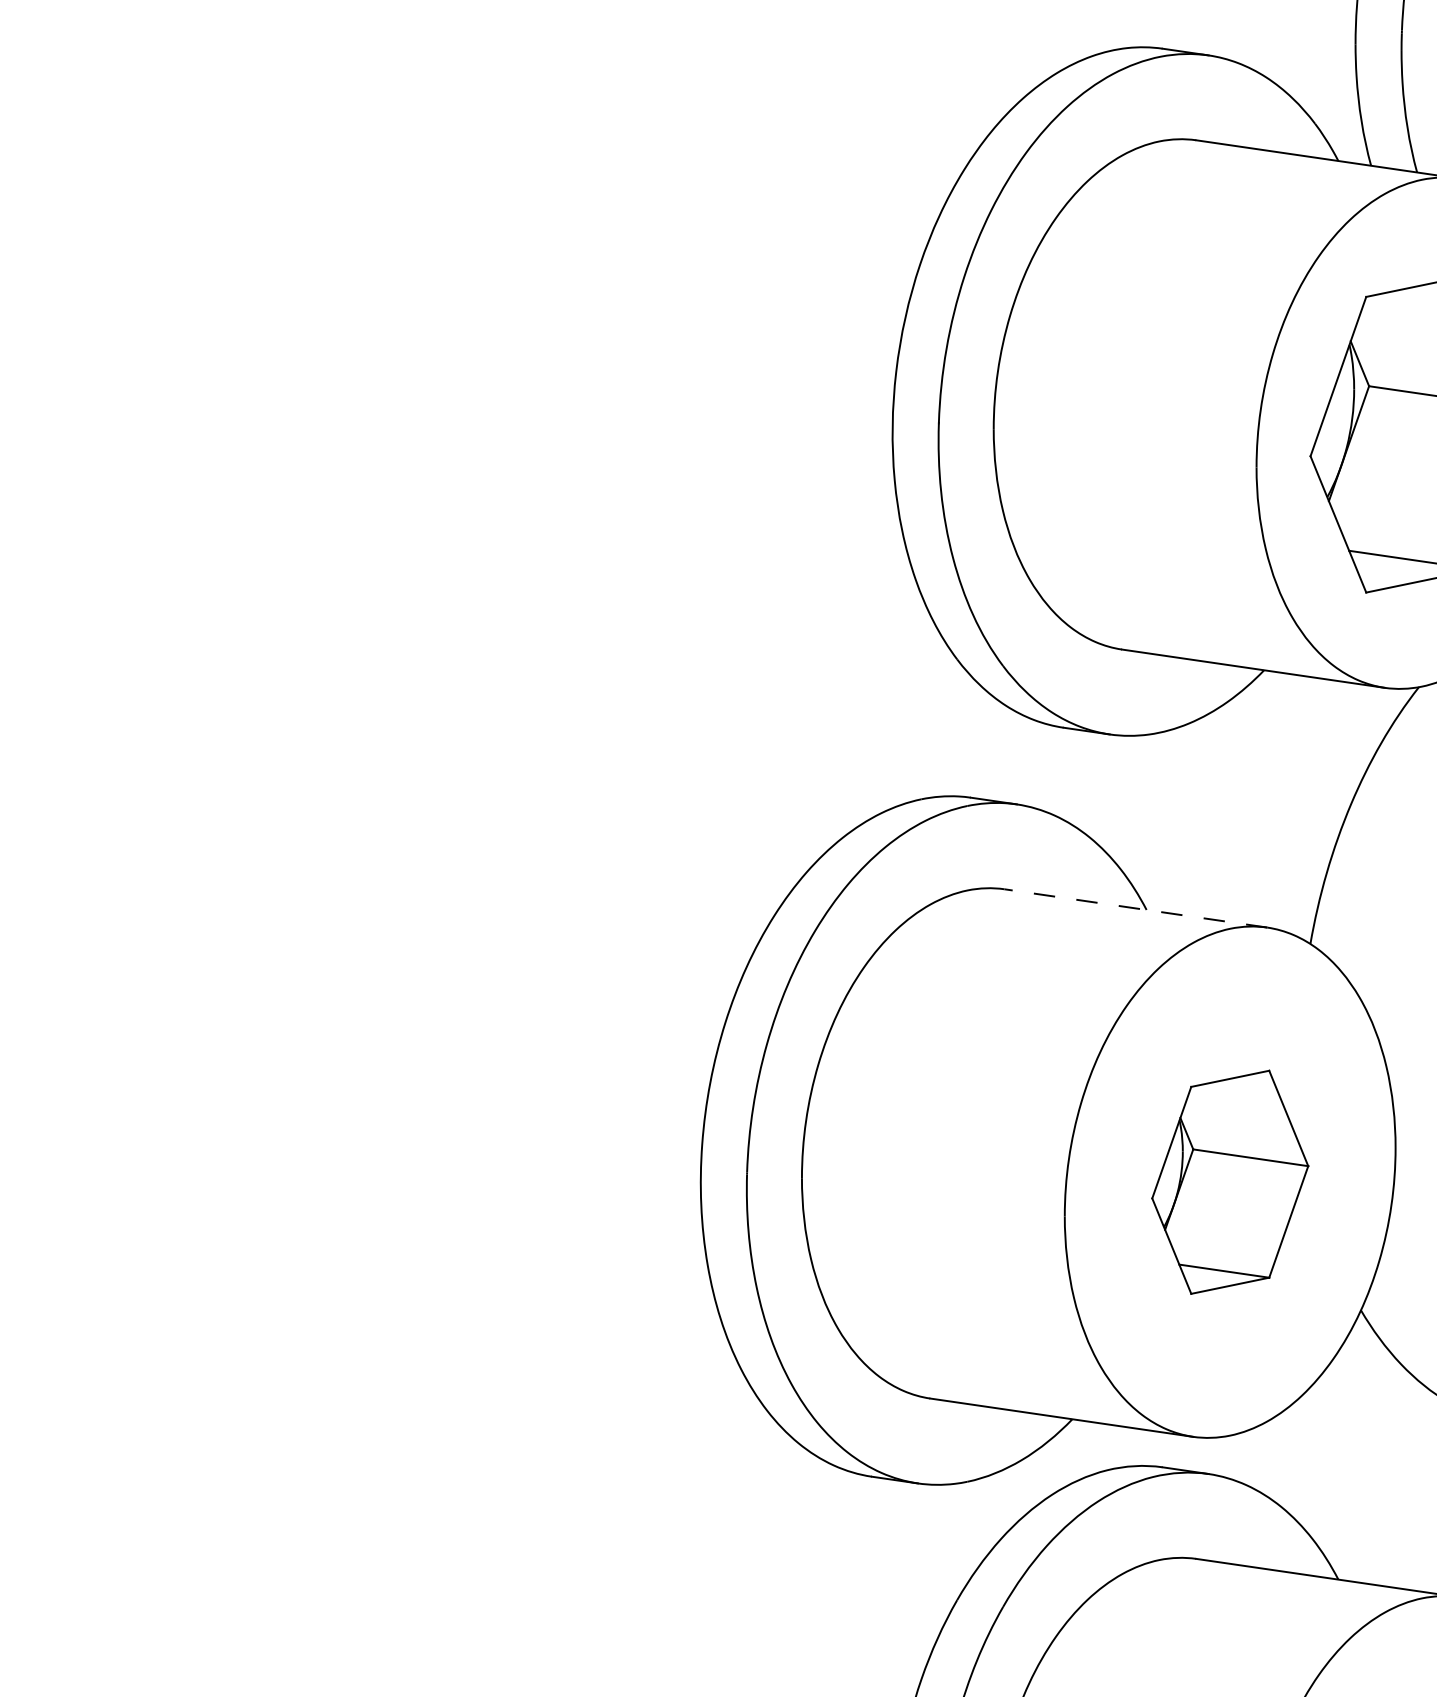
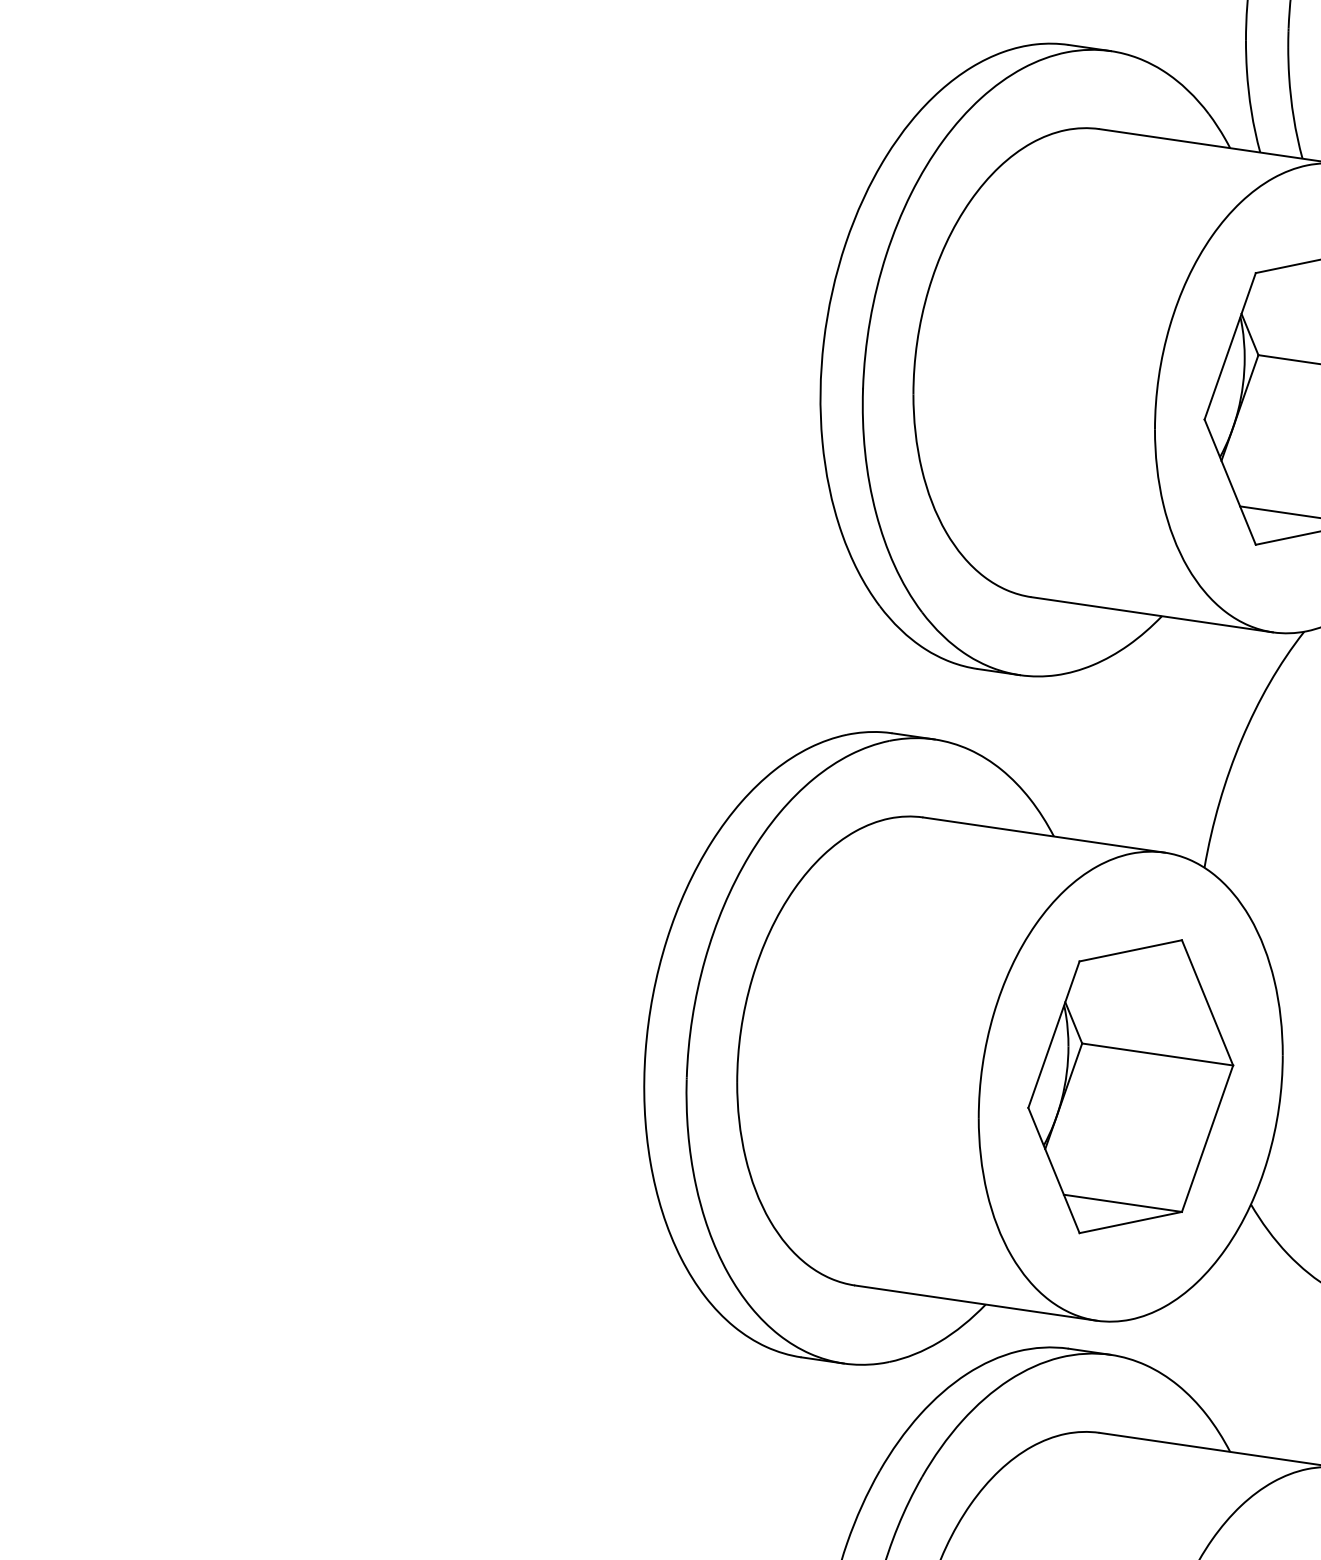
line: (1135, 908) -> (1043, 835), dashed -> solid
part: (1229, 1182) -> (1130, 1086), size x1.43

